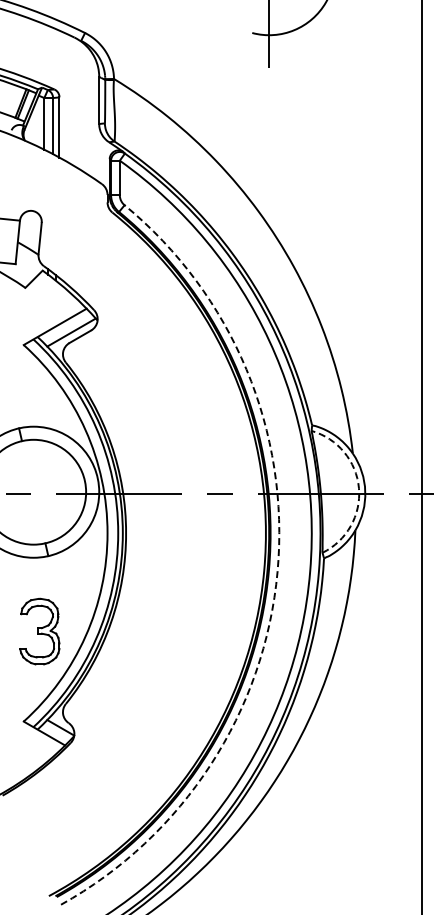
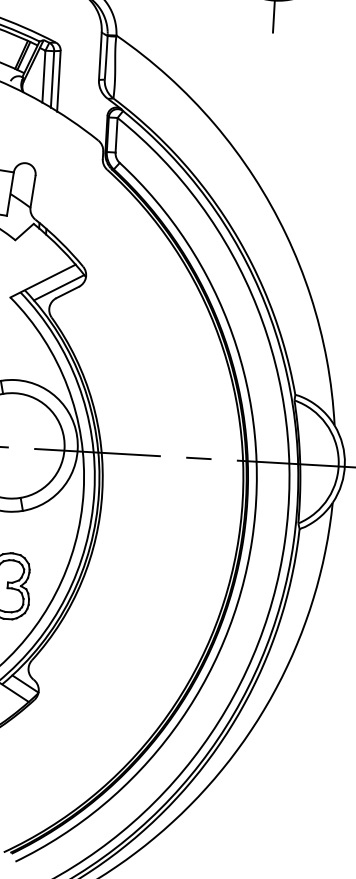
arc: (358, 488) -> (338, 460), dashed -> solid
arc: (277, 571) -> (252, 539), dashed -> solid

